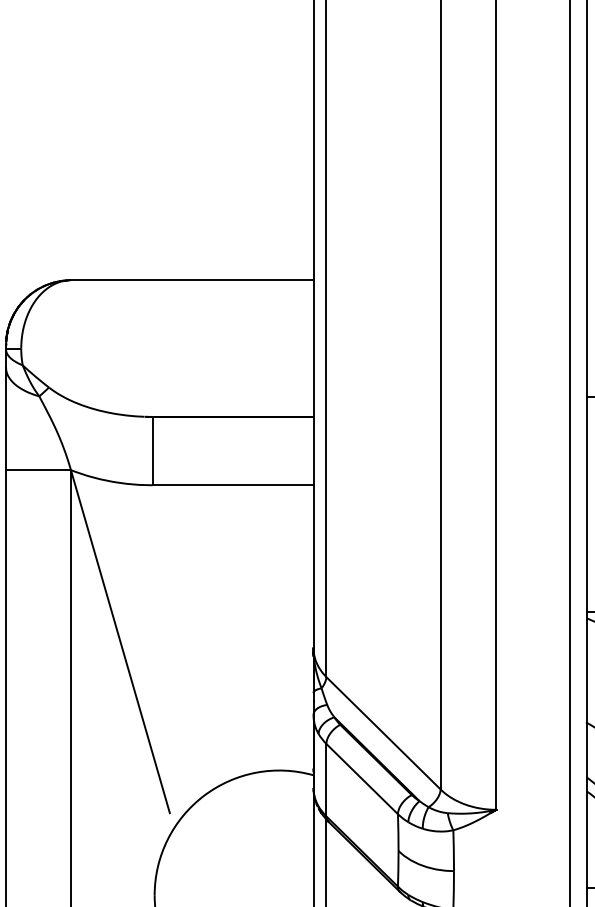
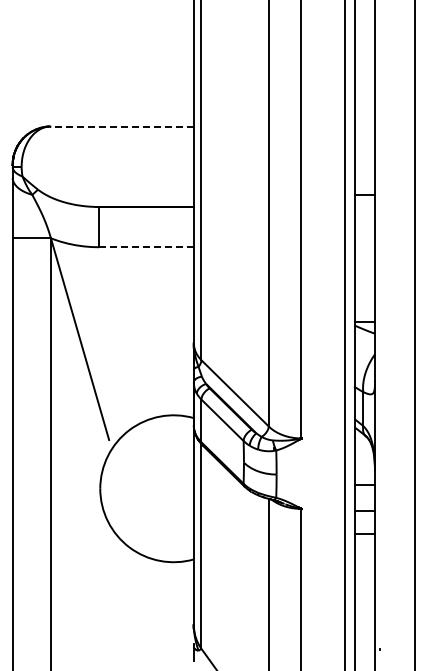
line: (190, 280) -> (121, 126), solid -> dashed
line: (231, 485) -> (145, 247), solid -> dashed

